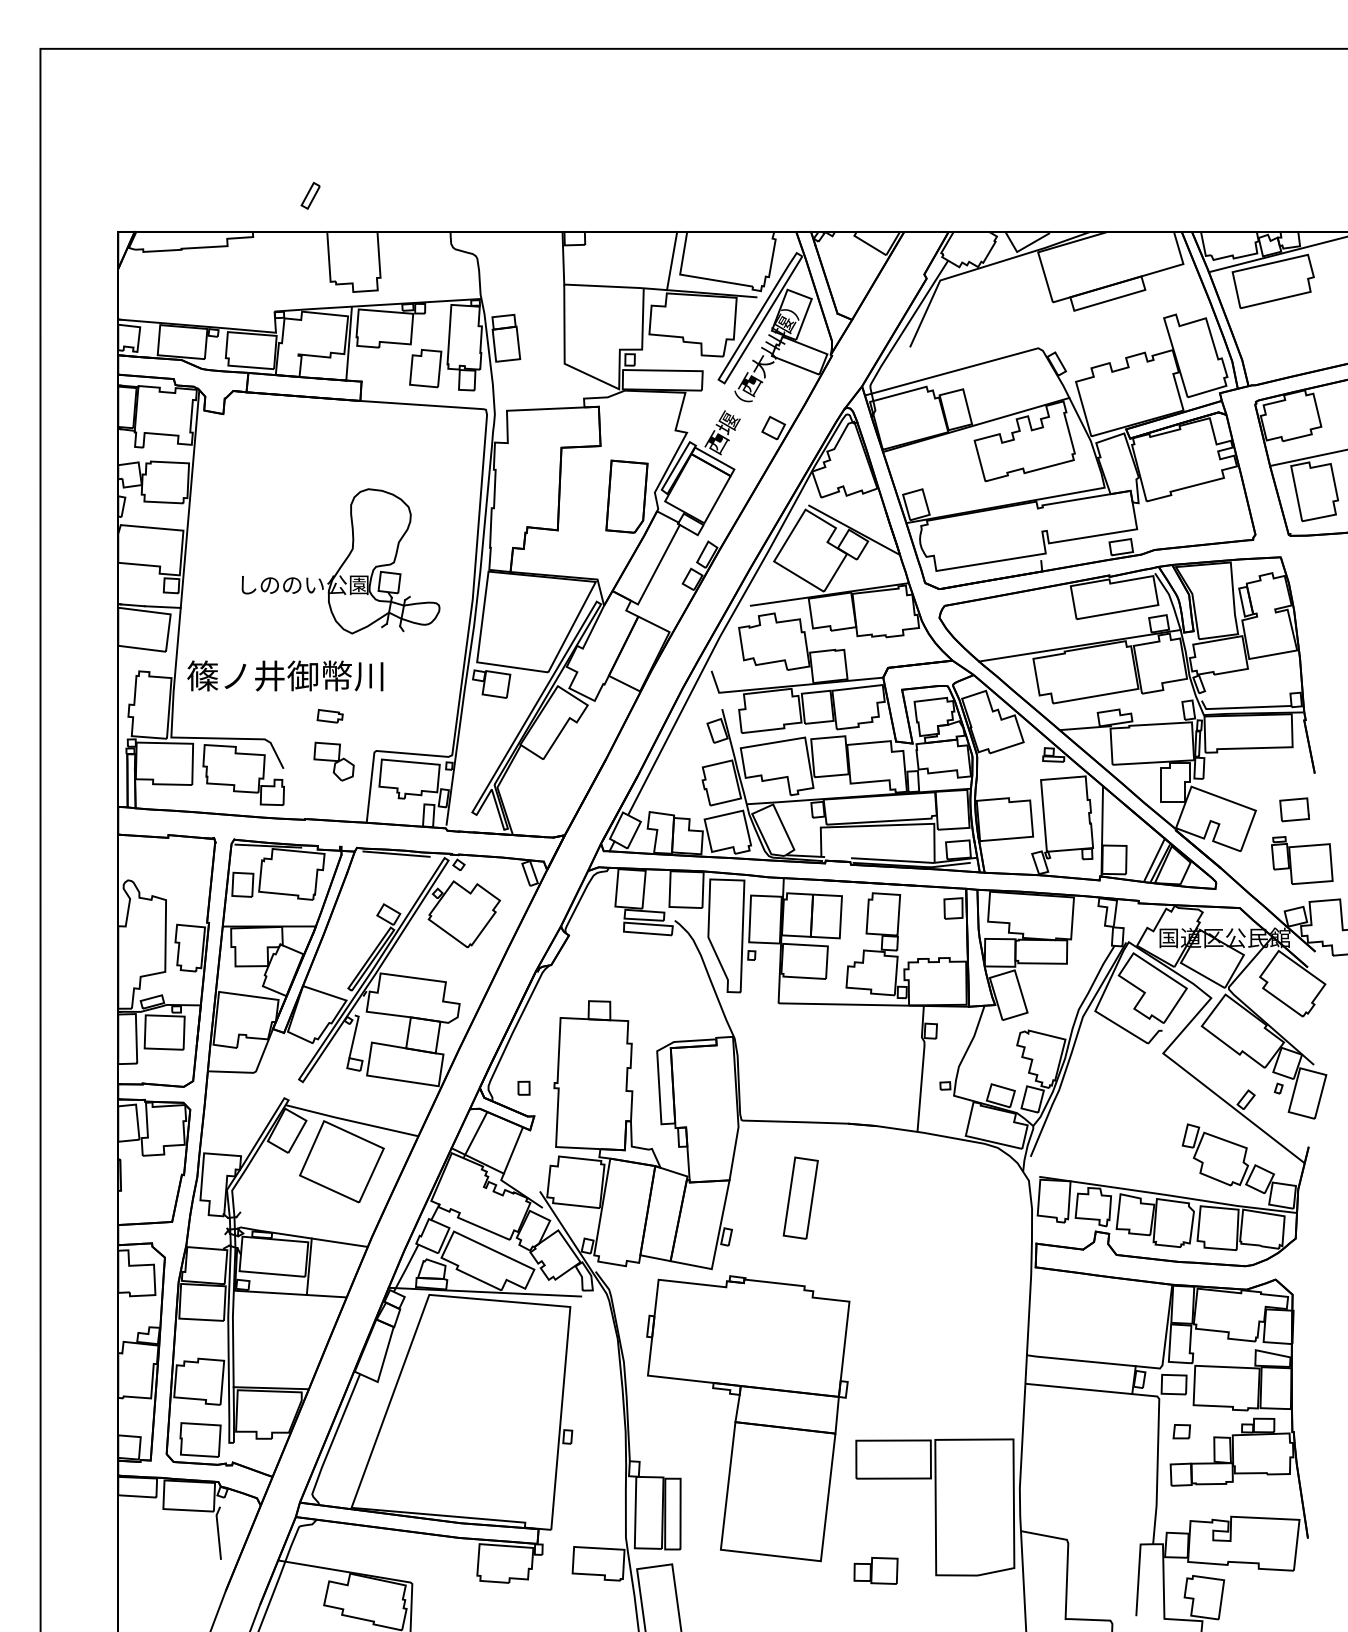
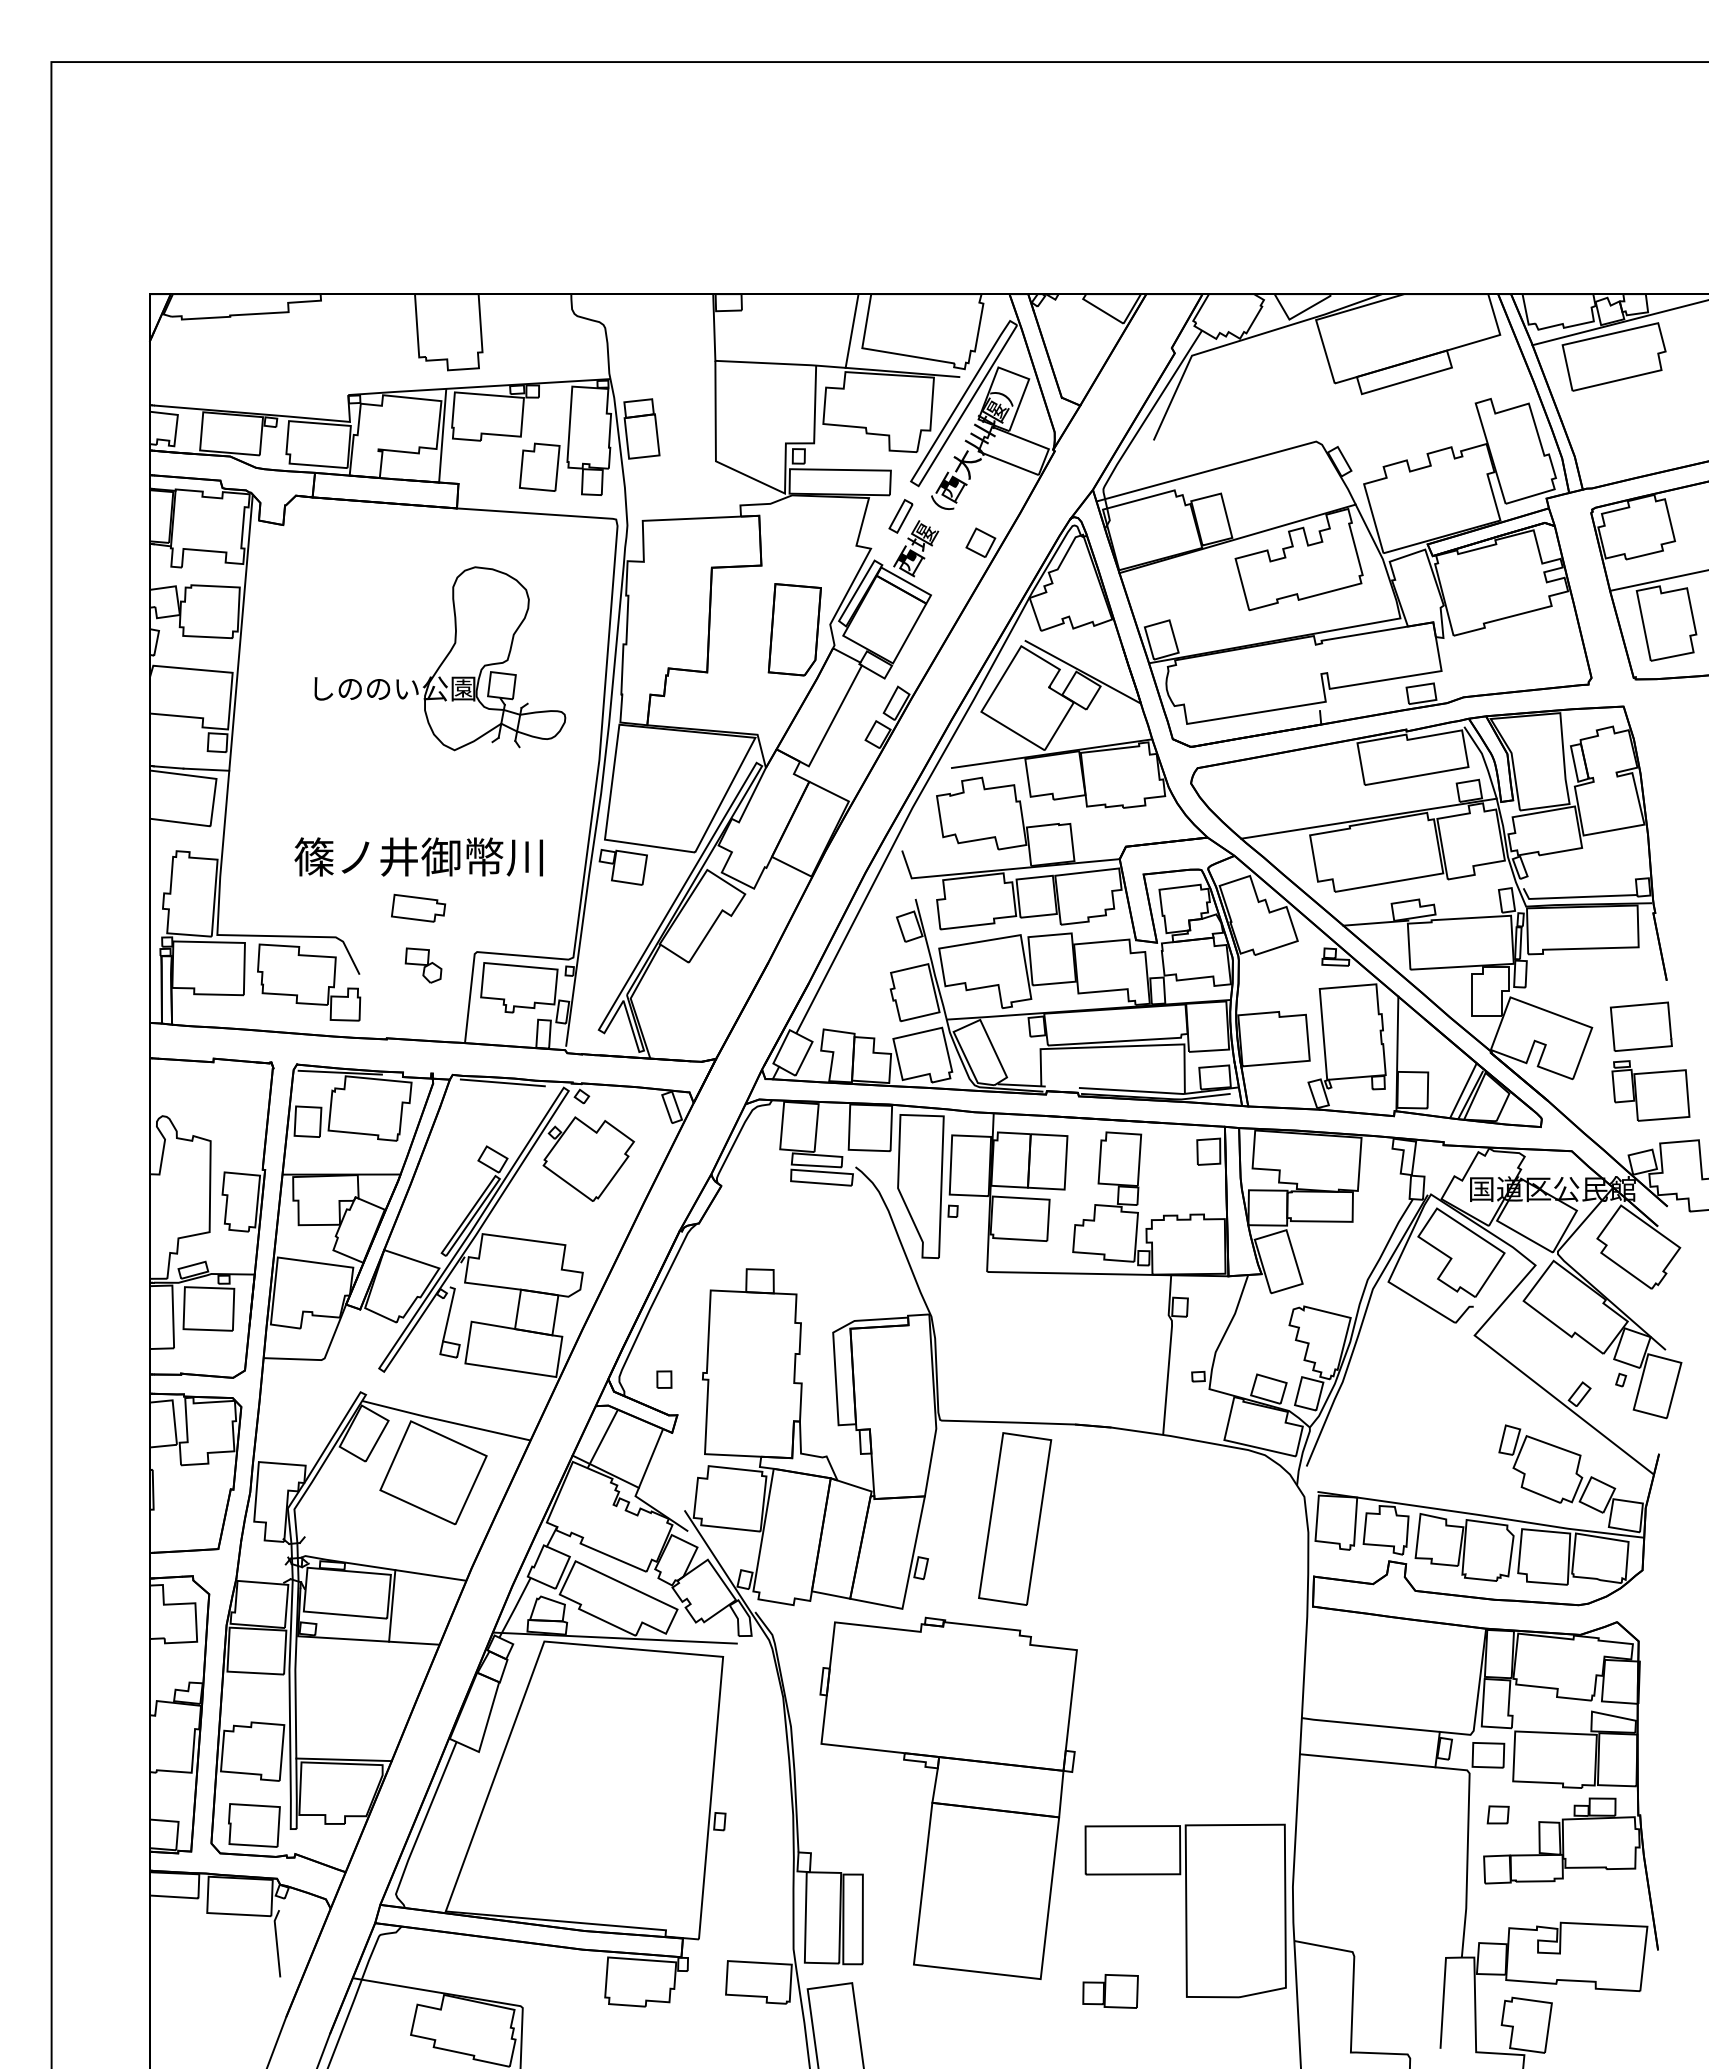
part: (310, 195) -> (900, 516), moved
part: (341, 561) -> (440, 658), moved
text: (285, 675) -> (418, 856), moved
part: (330, 715) -> (418, 907), size x1.67
part: (333, 761) -> (423, 965), size x0.71
part: (1294, 809) -> (1640, 1026), size x1.67
part: (801, 1197) -> (1015, 1518), size x1.67

